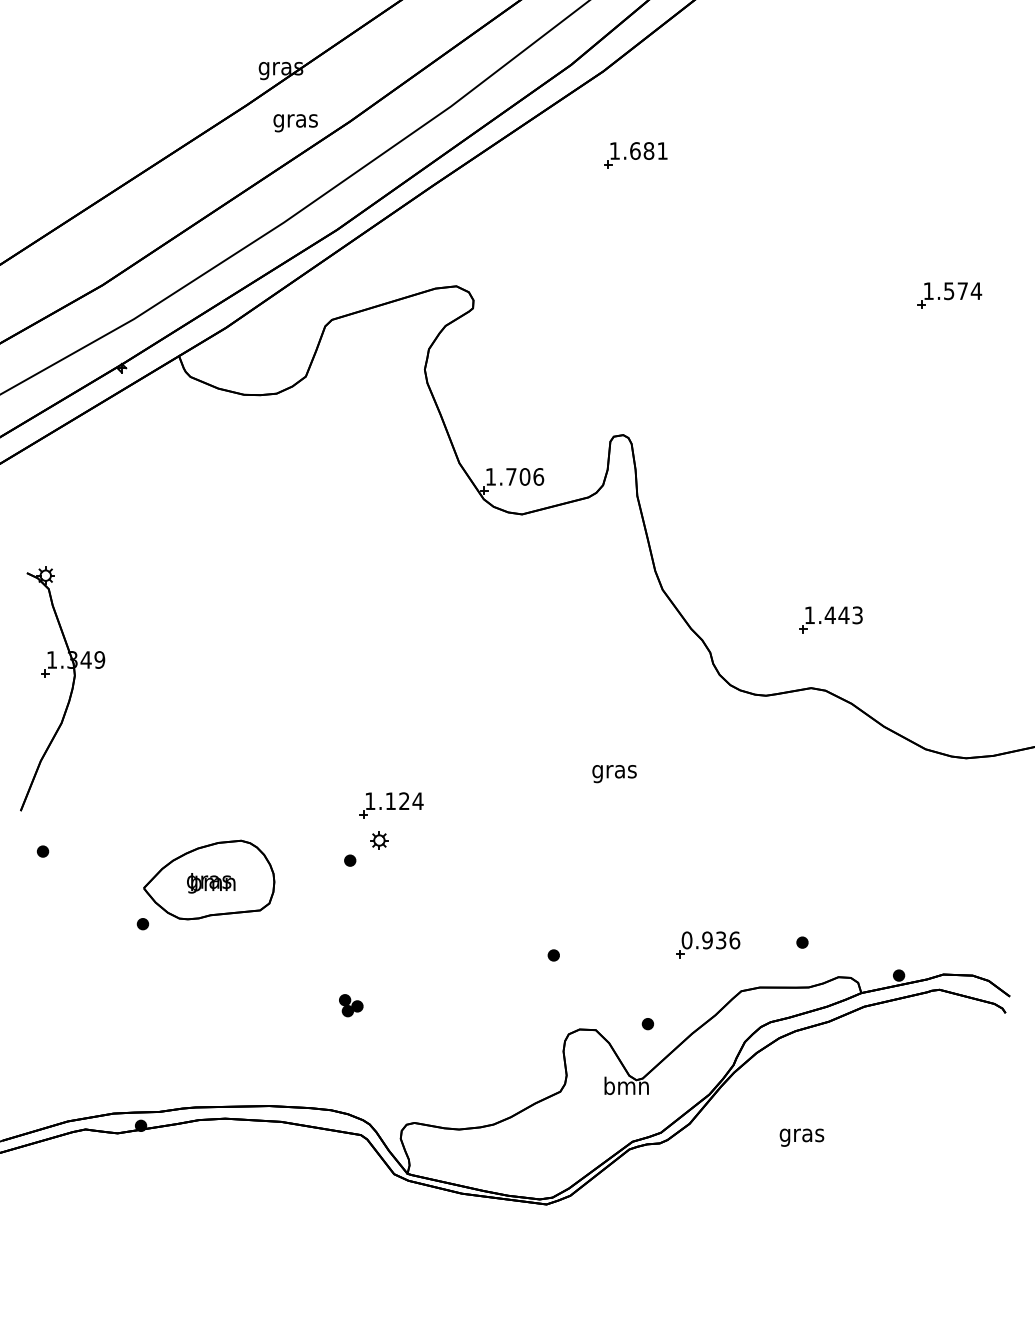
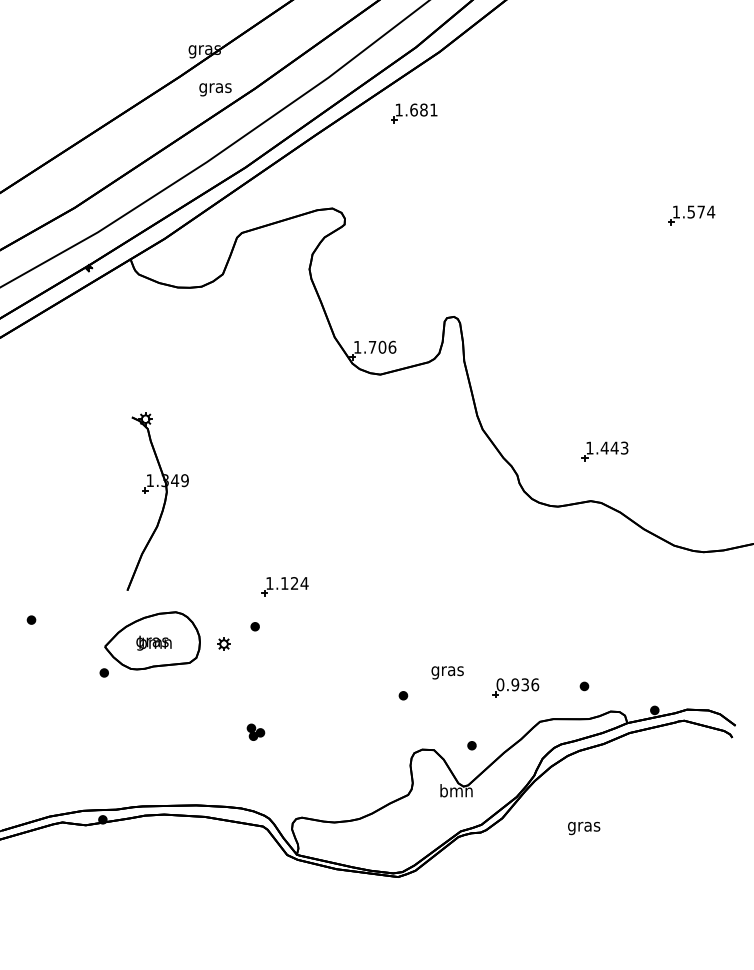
part: (635, 155) -> (414, 113), moved
part: (70, 691) -> (163, 503), moved
text: (614, 774) -> (447, 673), moved
part: (379, 840) -> (224, 644), moved

